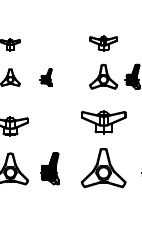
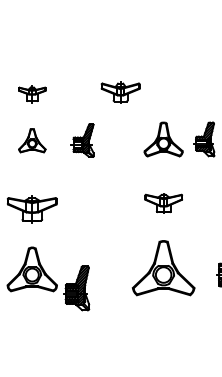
part: (103, 43) -> (120, 92), moved
part: (46, 77) -> (82, 140), size x1.4
part: (103, 122) -> (163, 203), size x0.6
part: (49, 168) -> (76, 288), moved

